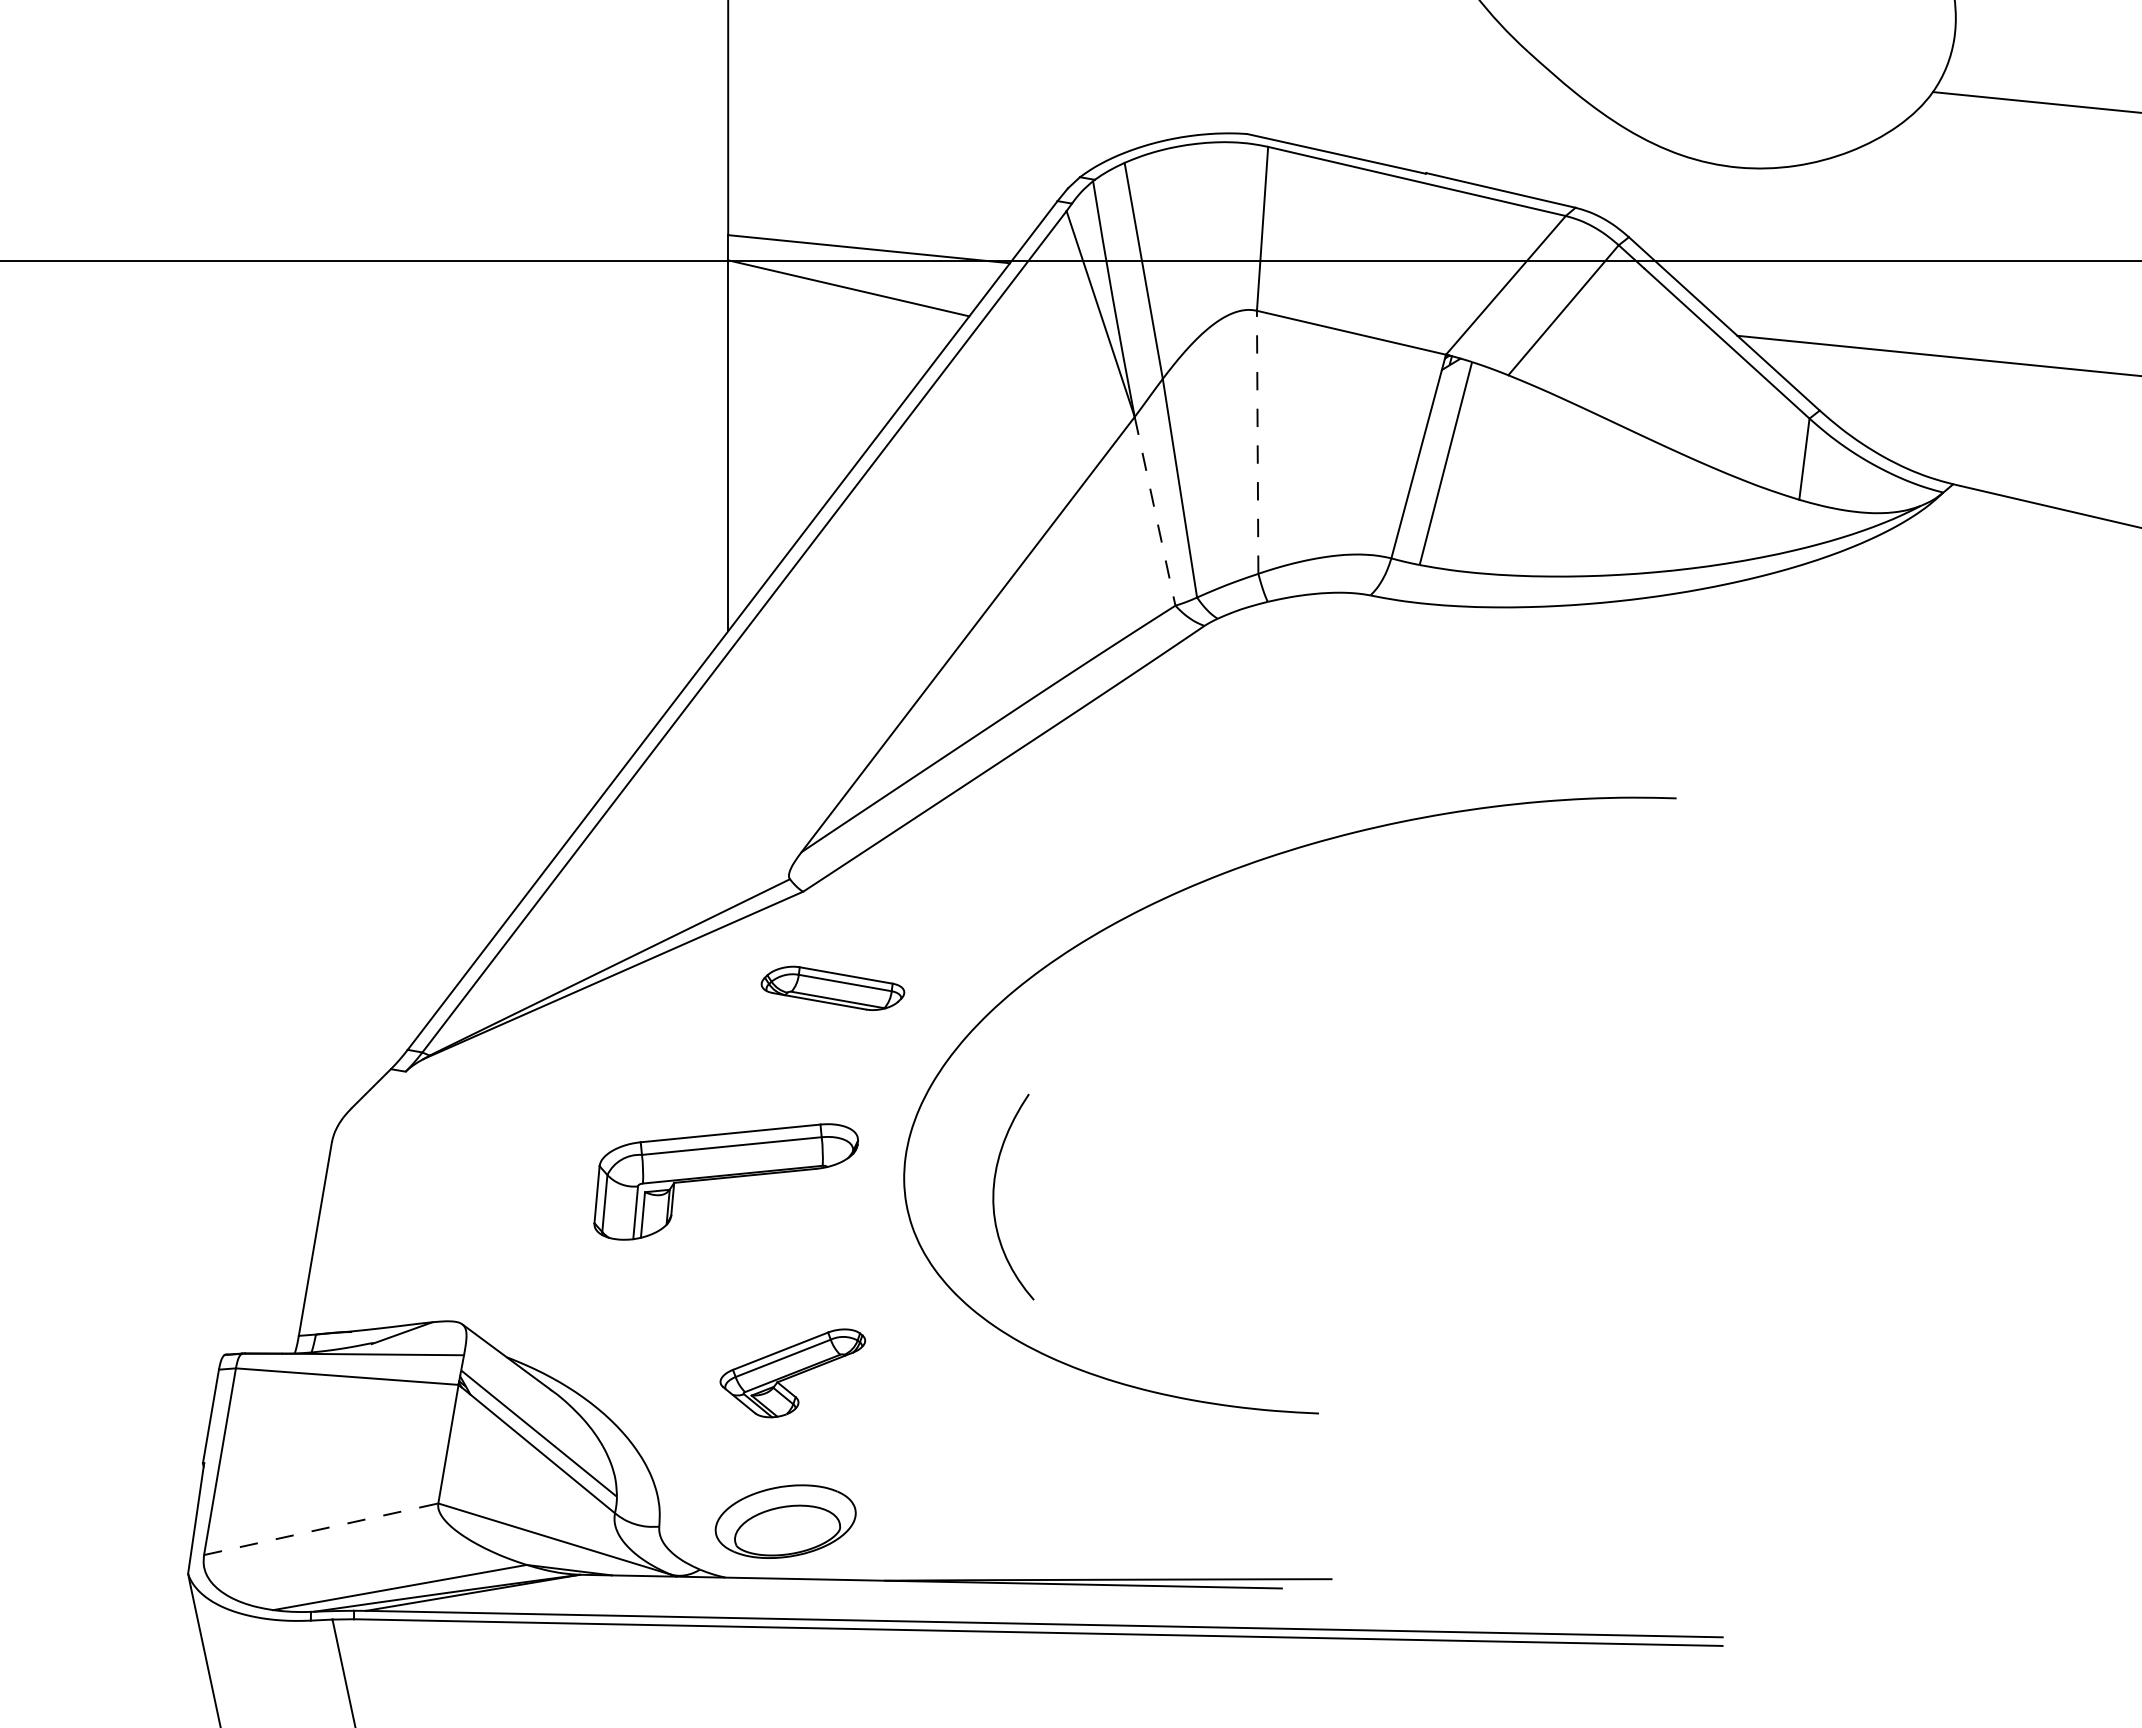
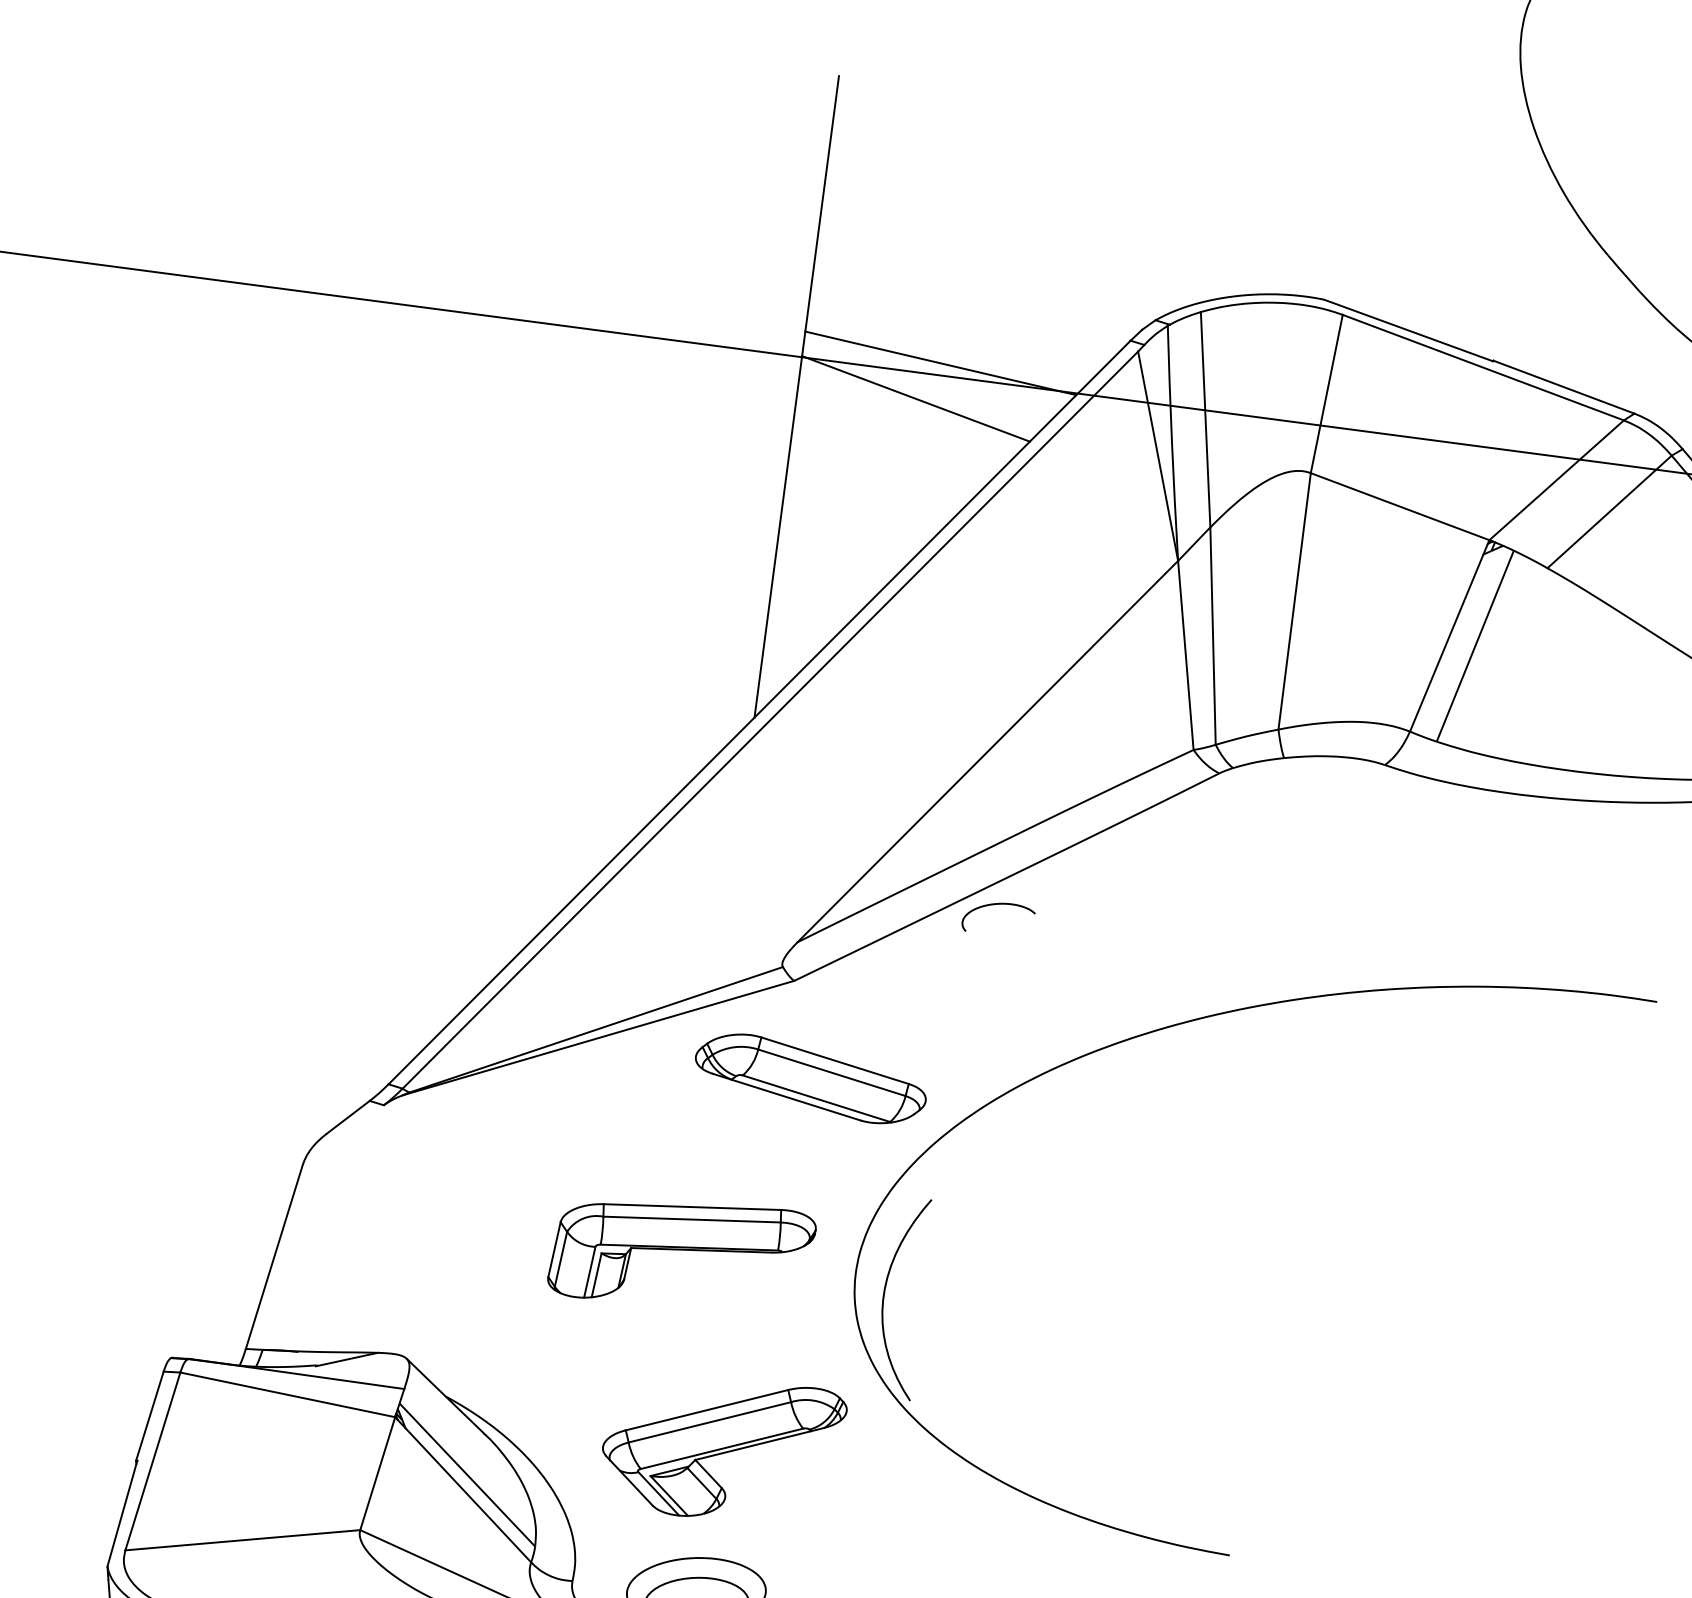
line: (1257, 442) -> (1294, 601), dashed -> solid
line: (1155, 511) -> (1186, 655), dashed -> solid
curve: (997, 788) -> (996, 905), added
part: (832, 988) -> (810, 1078), size x1.67
curve: (994, 1196) -> (884, 1294), moved
part: (792, 1373) -> (721, 1448), size x1.67
line: (321, 1529) -> (243, 1540), dashed -> solid

